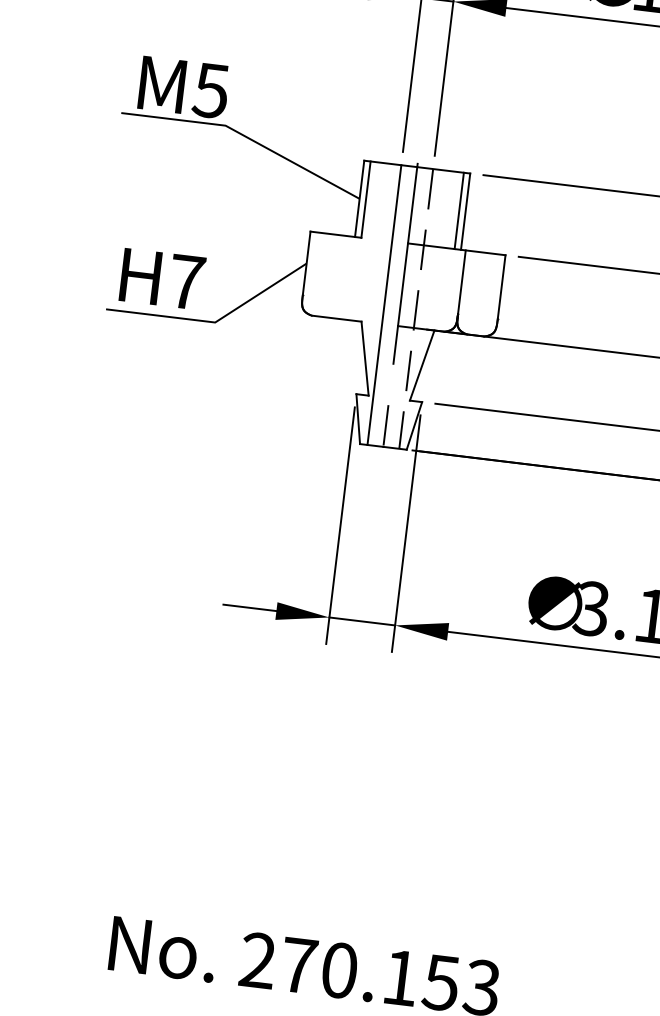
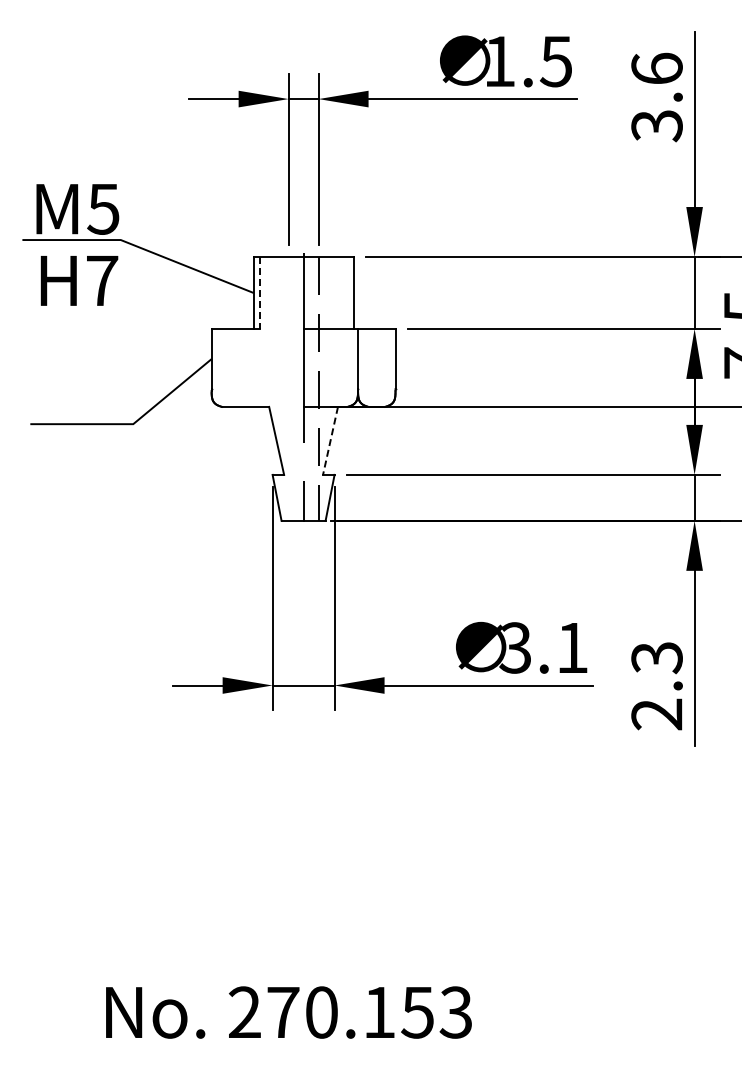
line: (365, 199) -> (259, 292), solid -> dashed
line: (459, 210) -> (347, 292), removed
text: (162, 278) -> (79, 280), moved
line: (384, 304) -> (288, 388), removed
line: (422, 365) -> (330, 440), solid -> dashed

